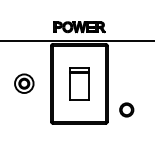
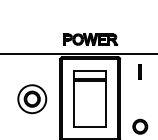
part: (126, 57) -> (140, 71), added
part: (24, 83) -> (32, 98), size x1.43
part: (79, 83) -> (90, 98), size x1.67

